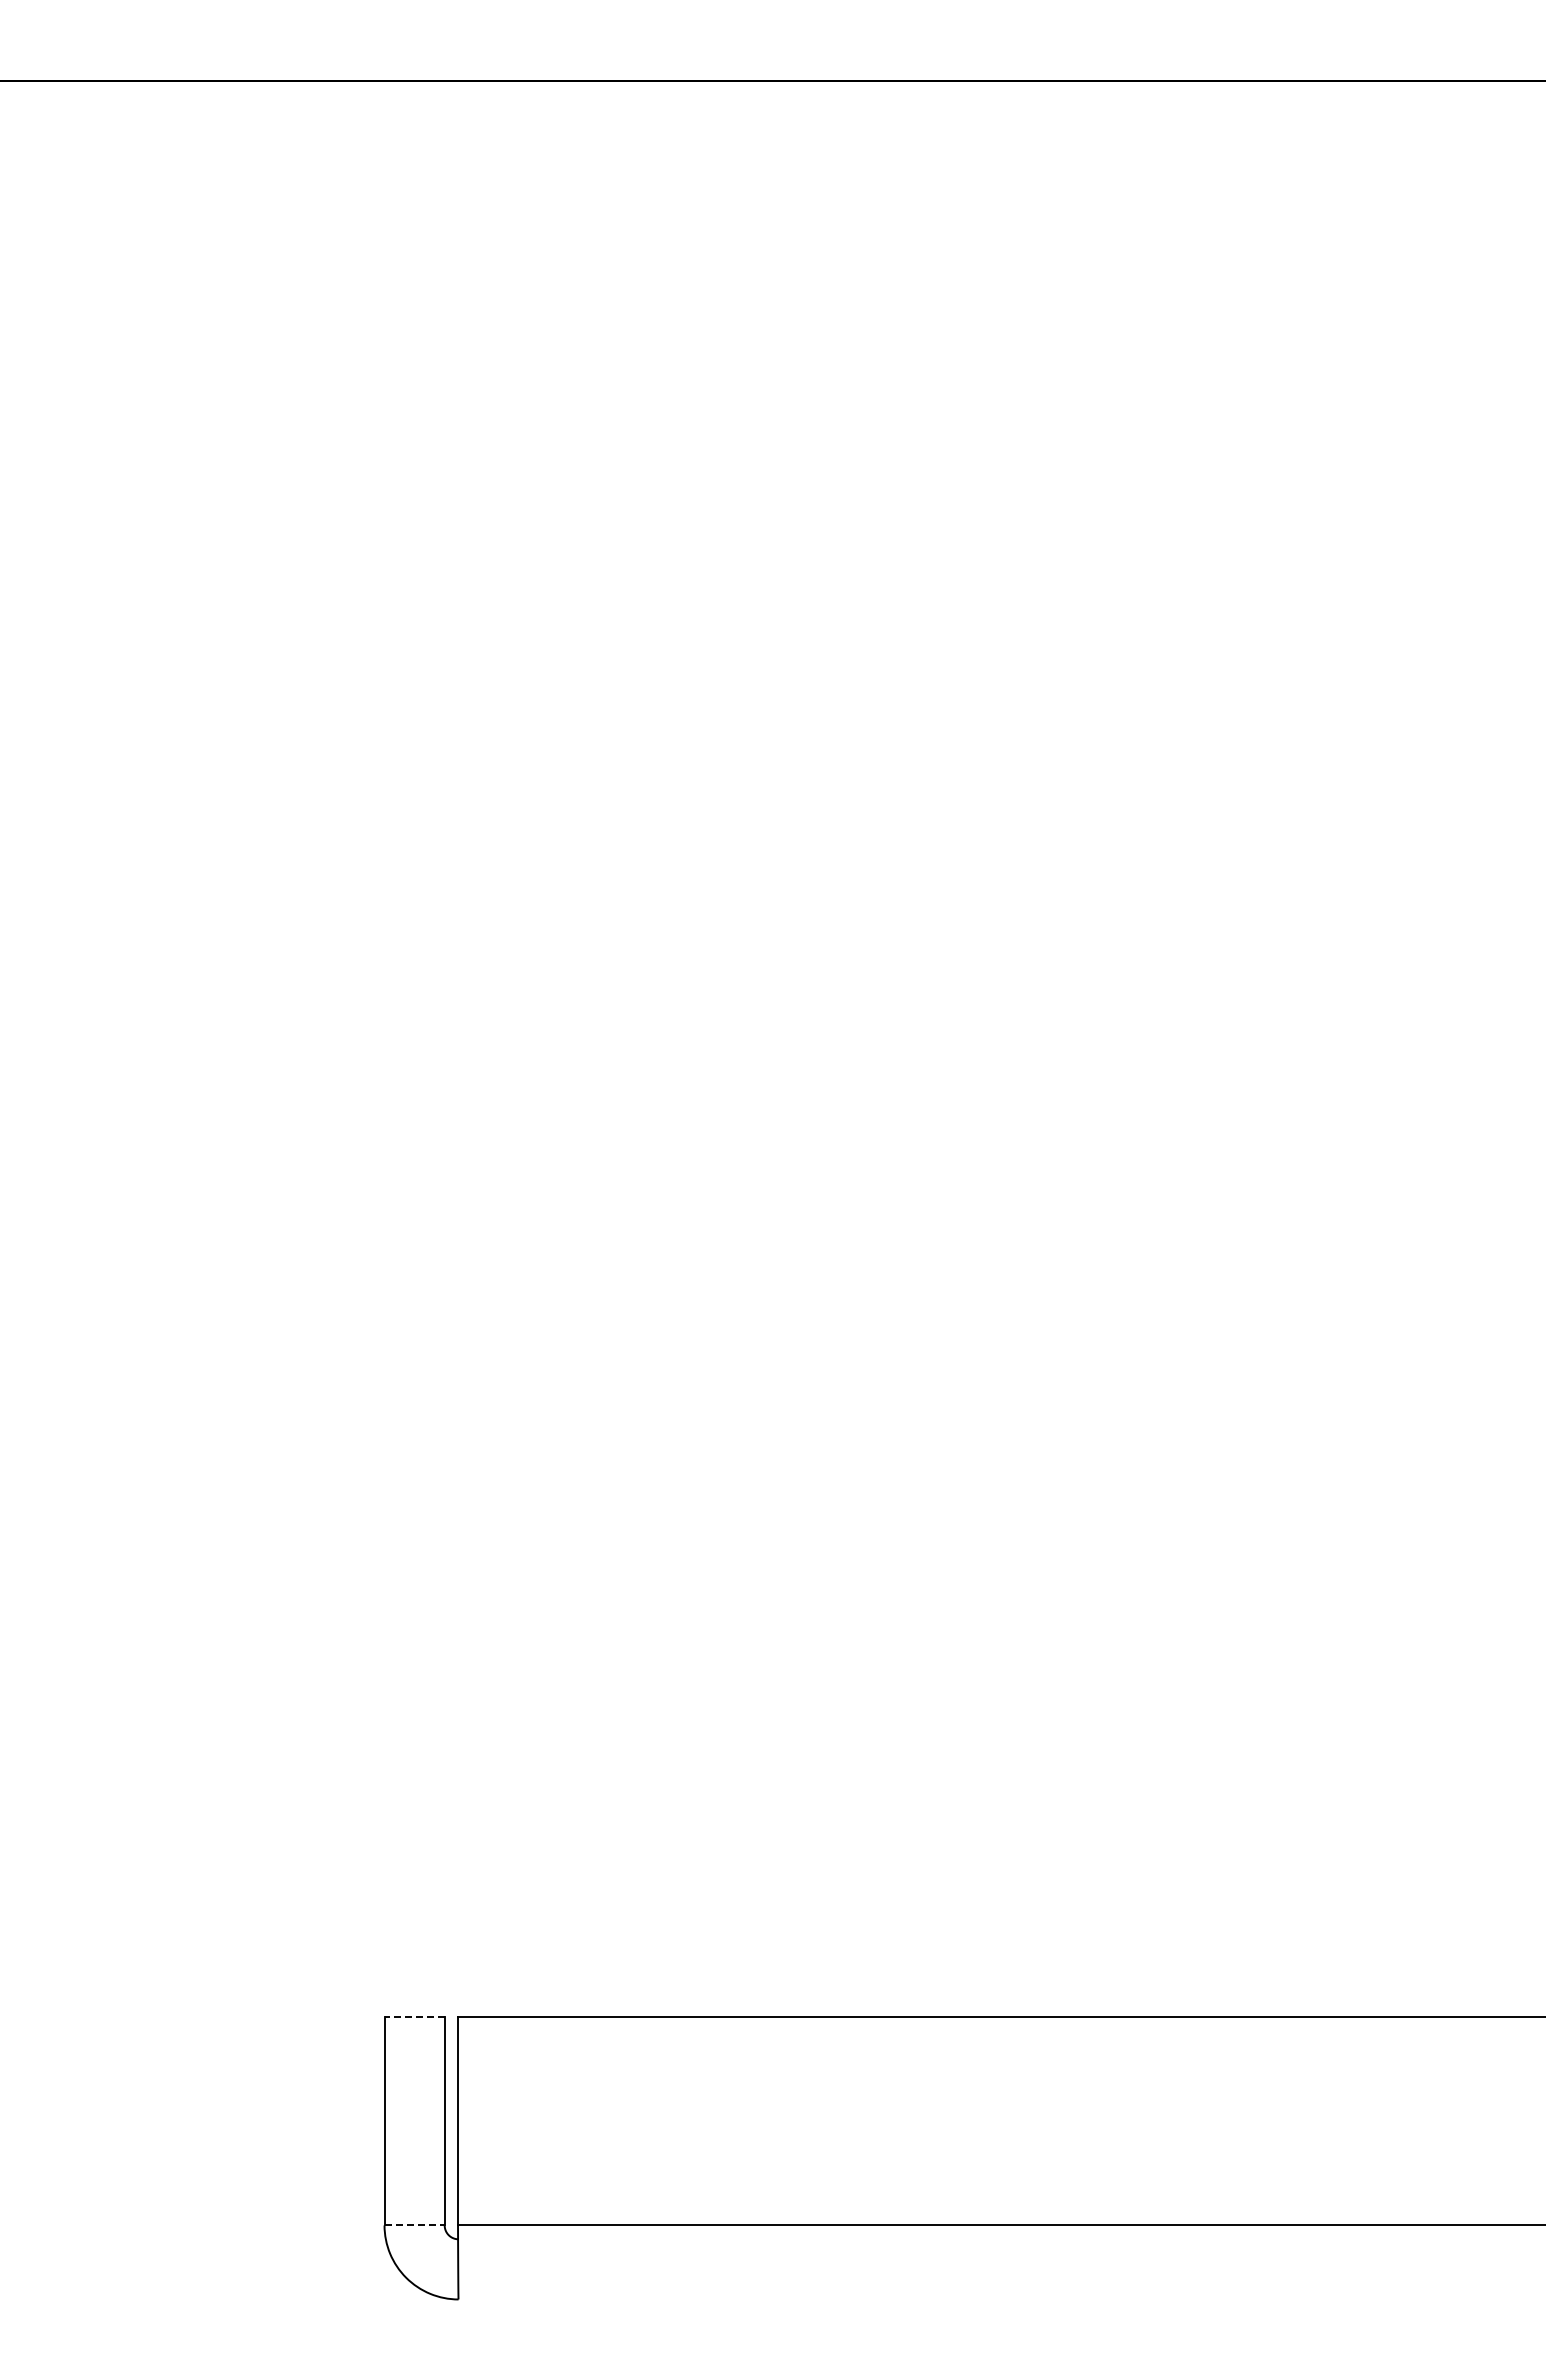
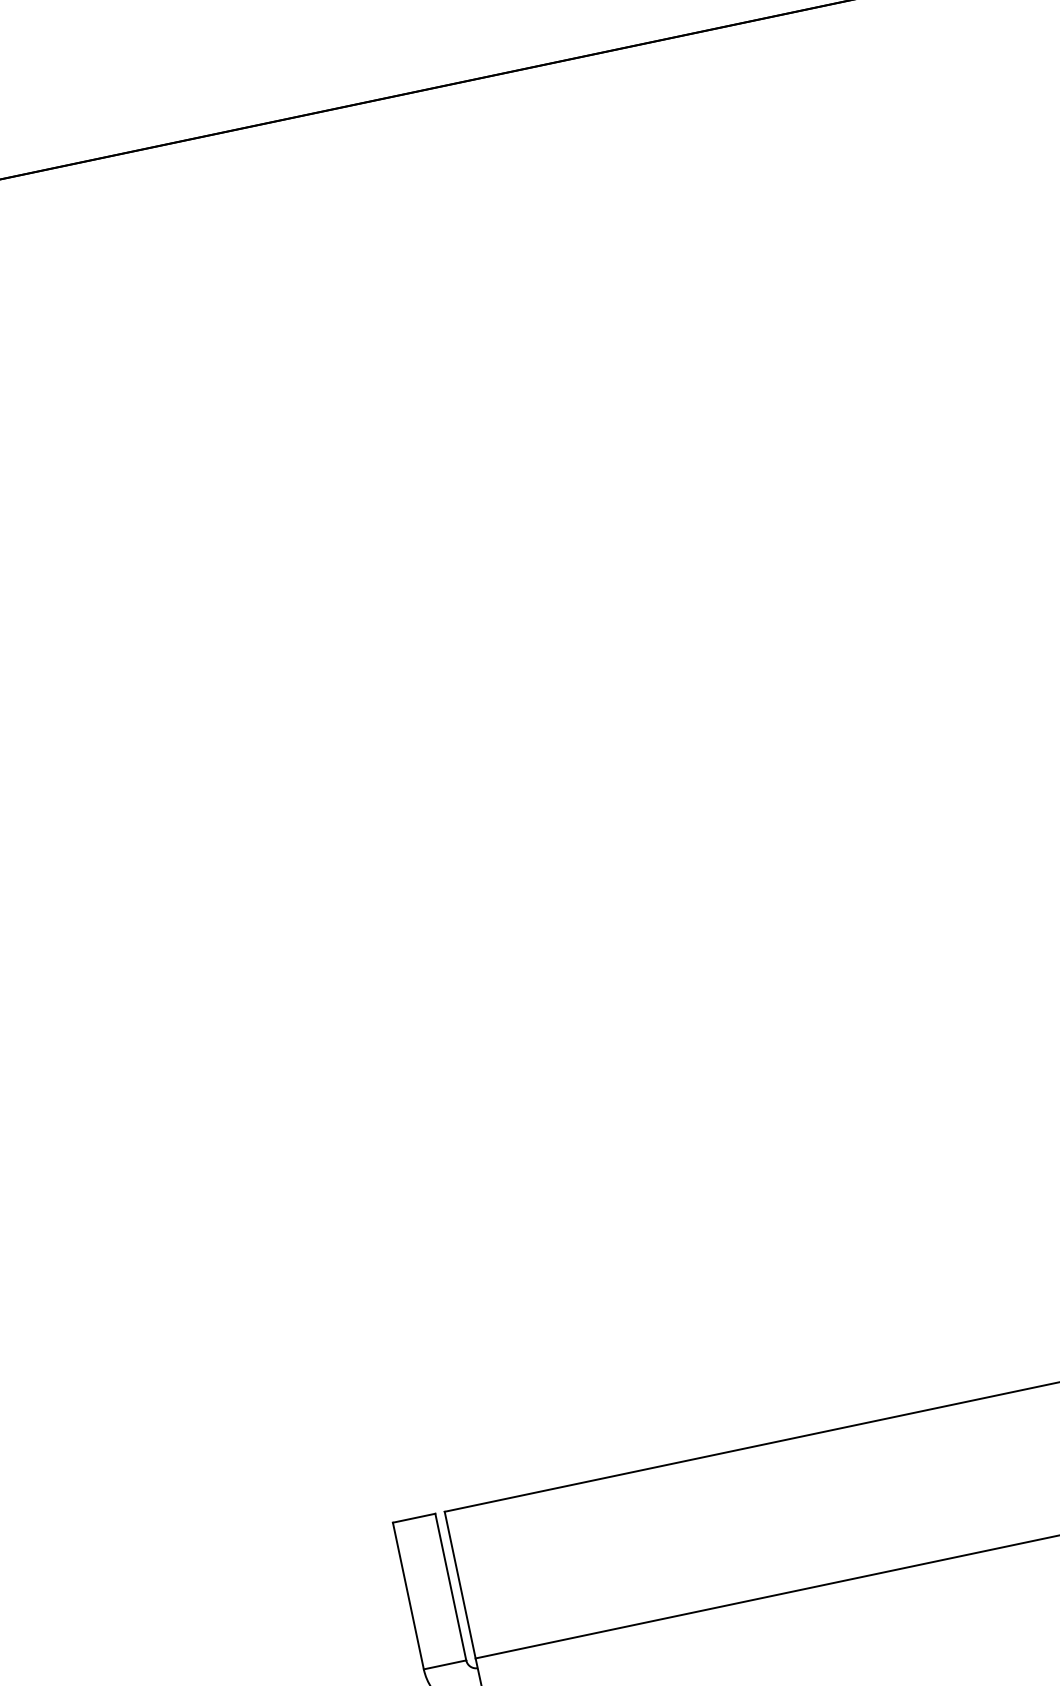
line: (414, 2017) -> (414, 1518), dashed -> solid
line: (415, 2225) -> (445, 1664), dashed -> solid

